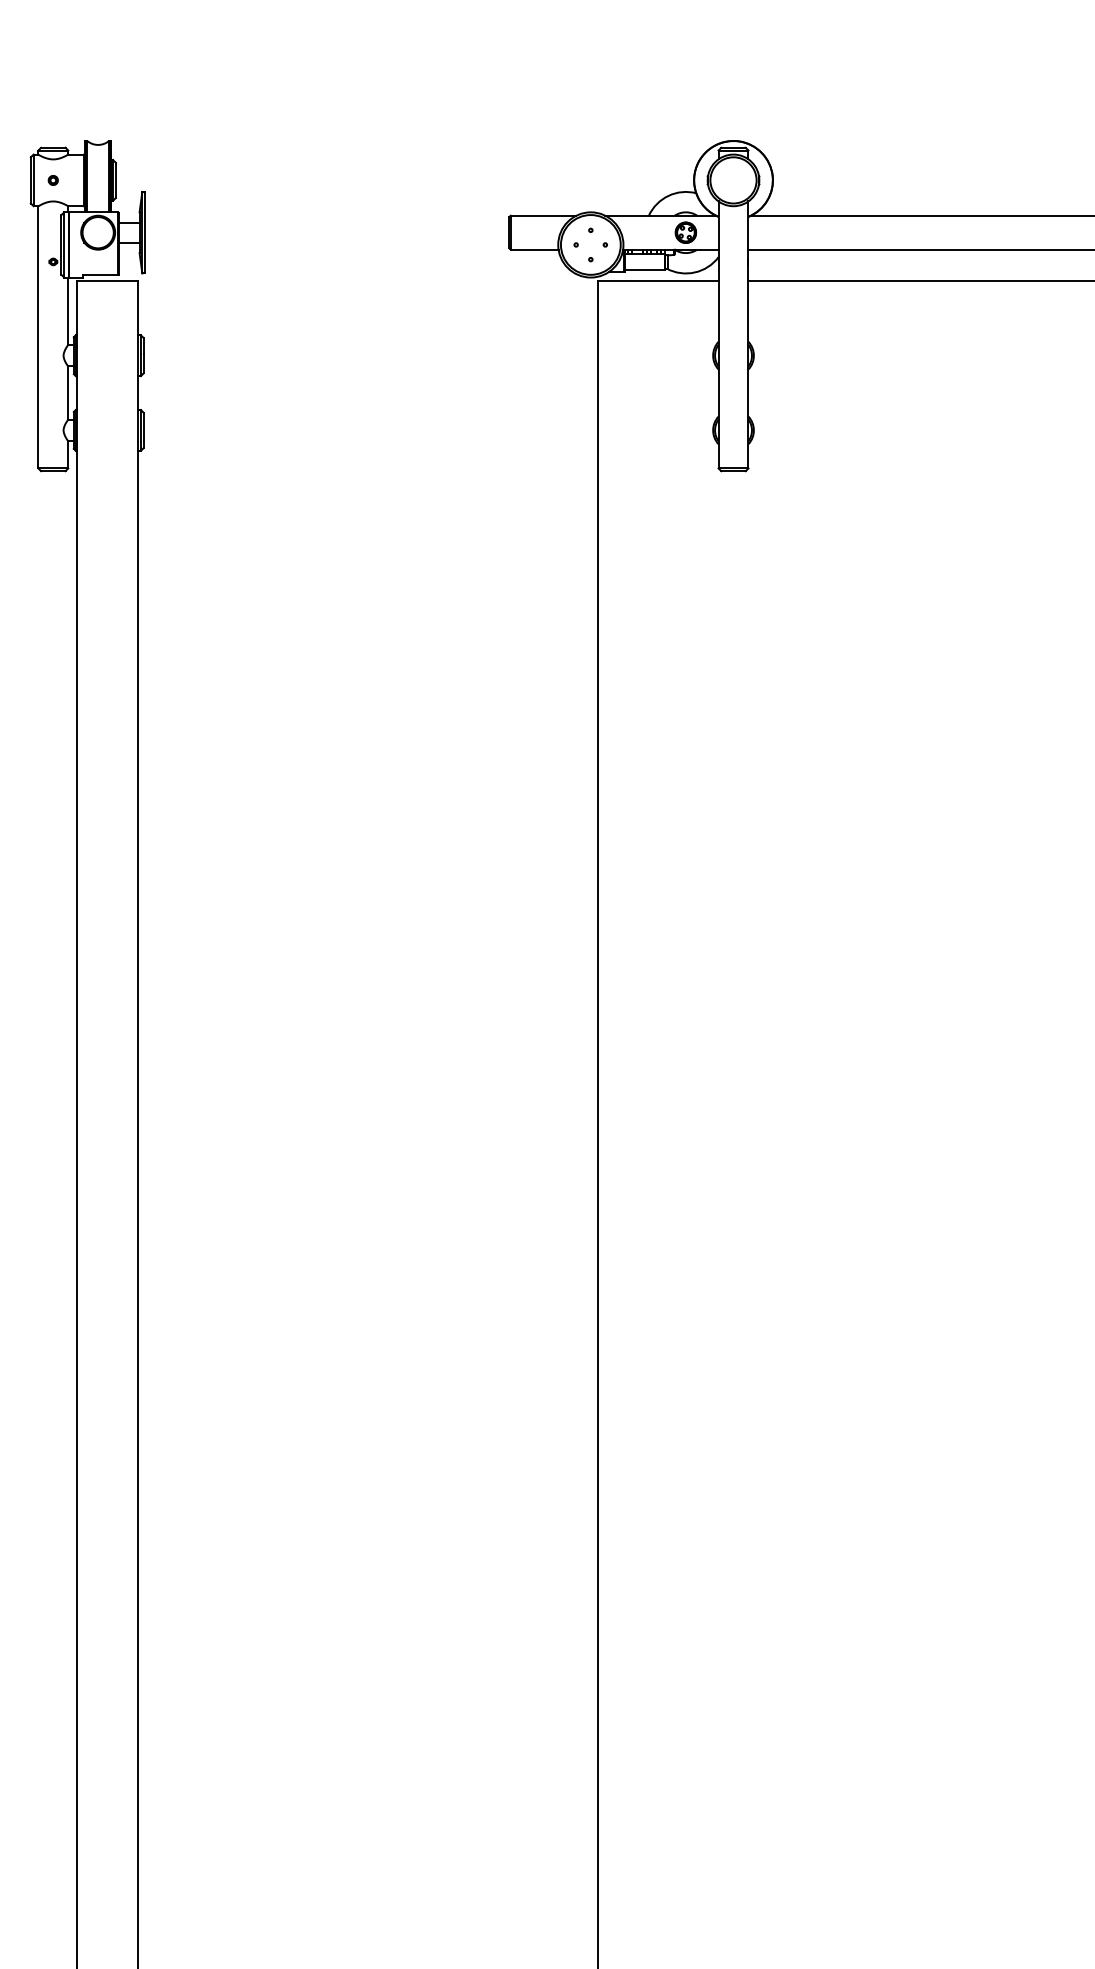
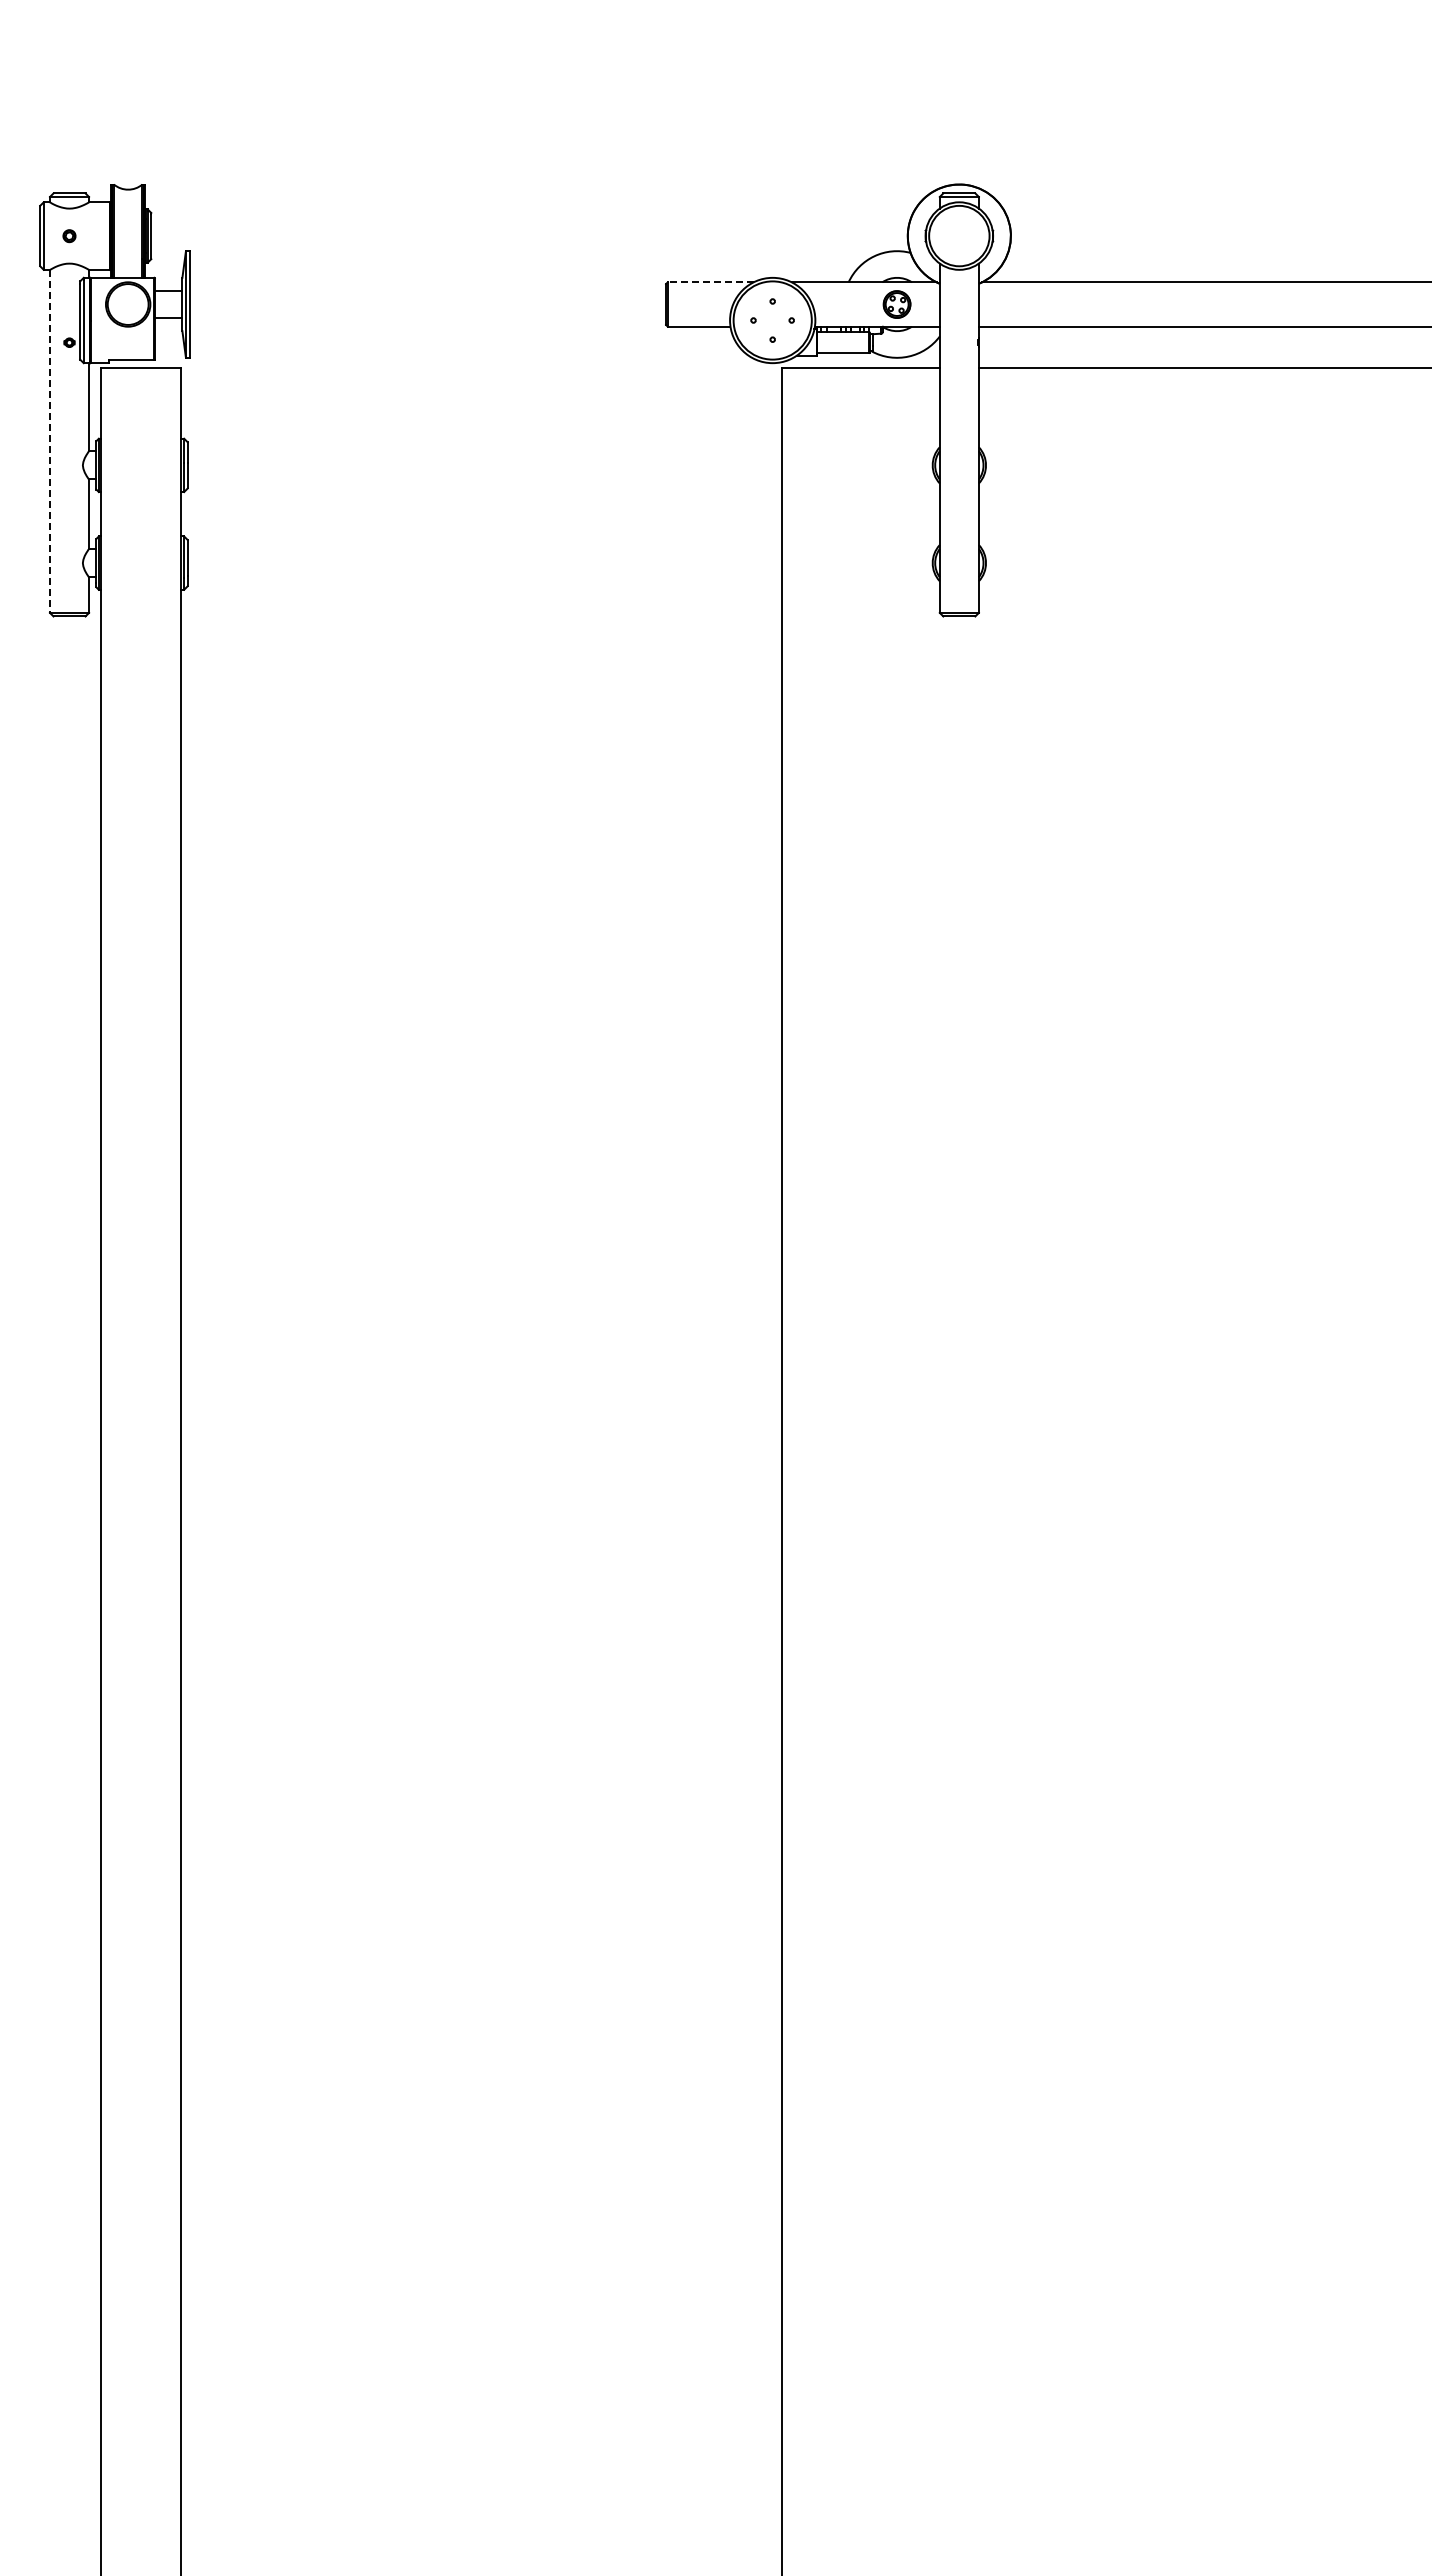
line: (543, 215) -> (710, 282), solid -> dashed
line: (38, 337) -> (49, 441), solid -> dashed

